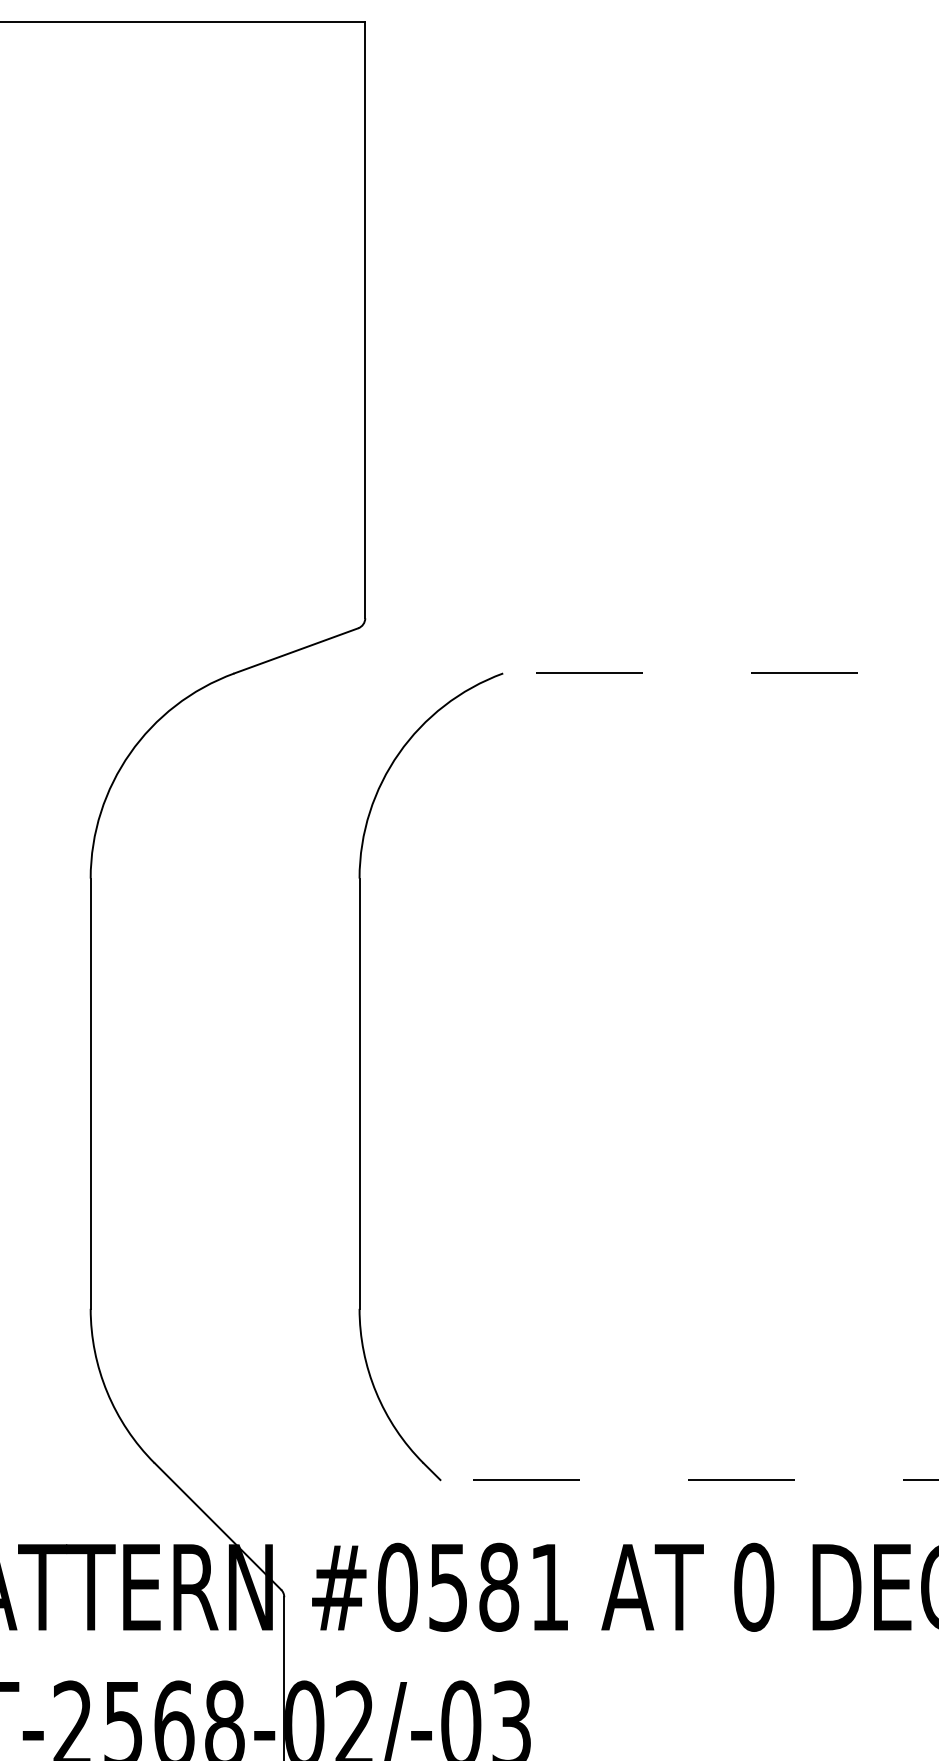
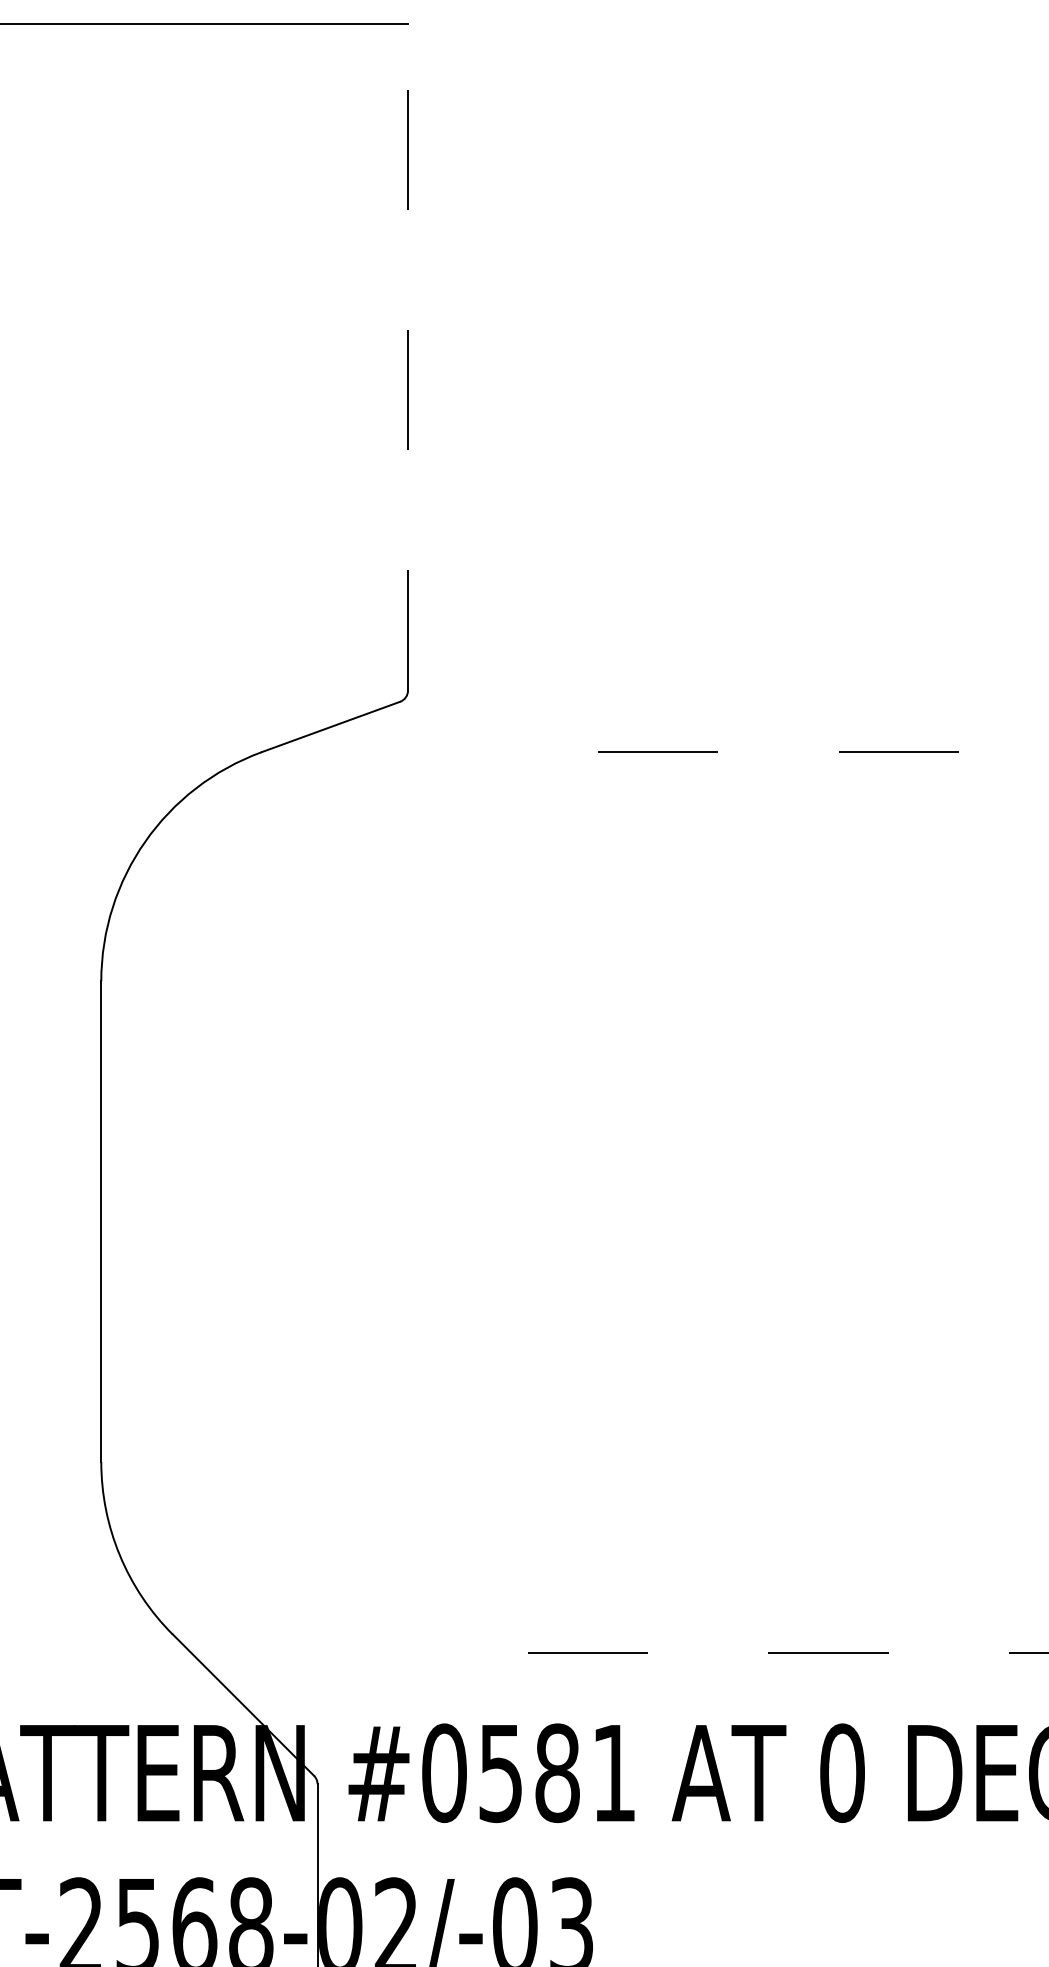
line: (365, 319) -> (408, 356), solid -> dashed
part: (360, 1076) -> (402, 1202), removed

